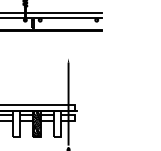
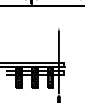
hatch: (16, 123) -> (19, 77), added
hatch: (57, 123) -> (50, 77), added

